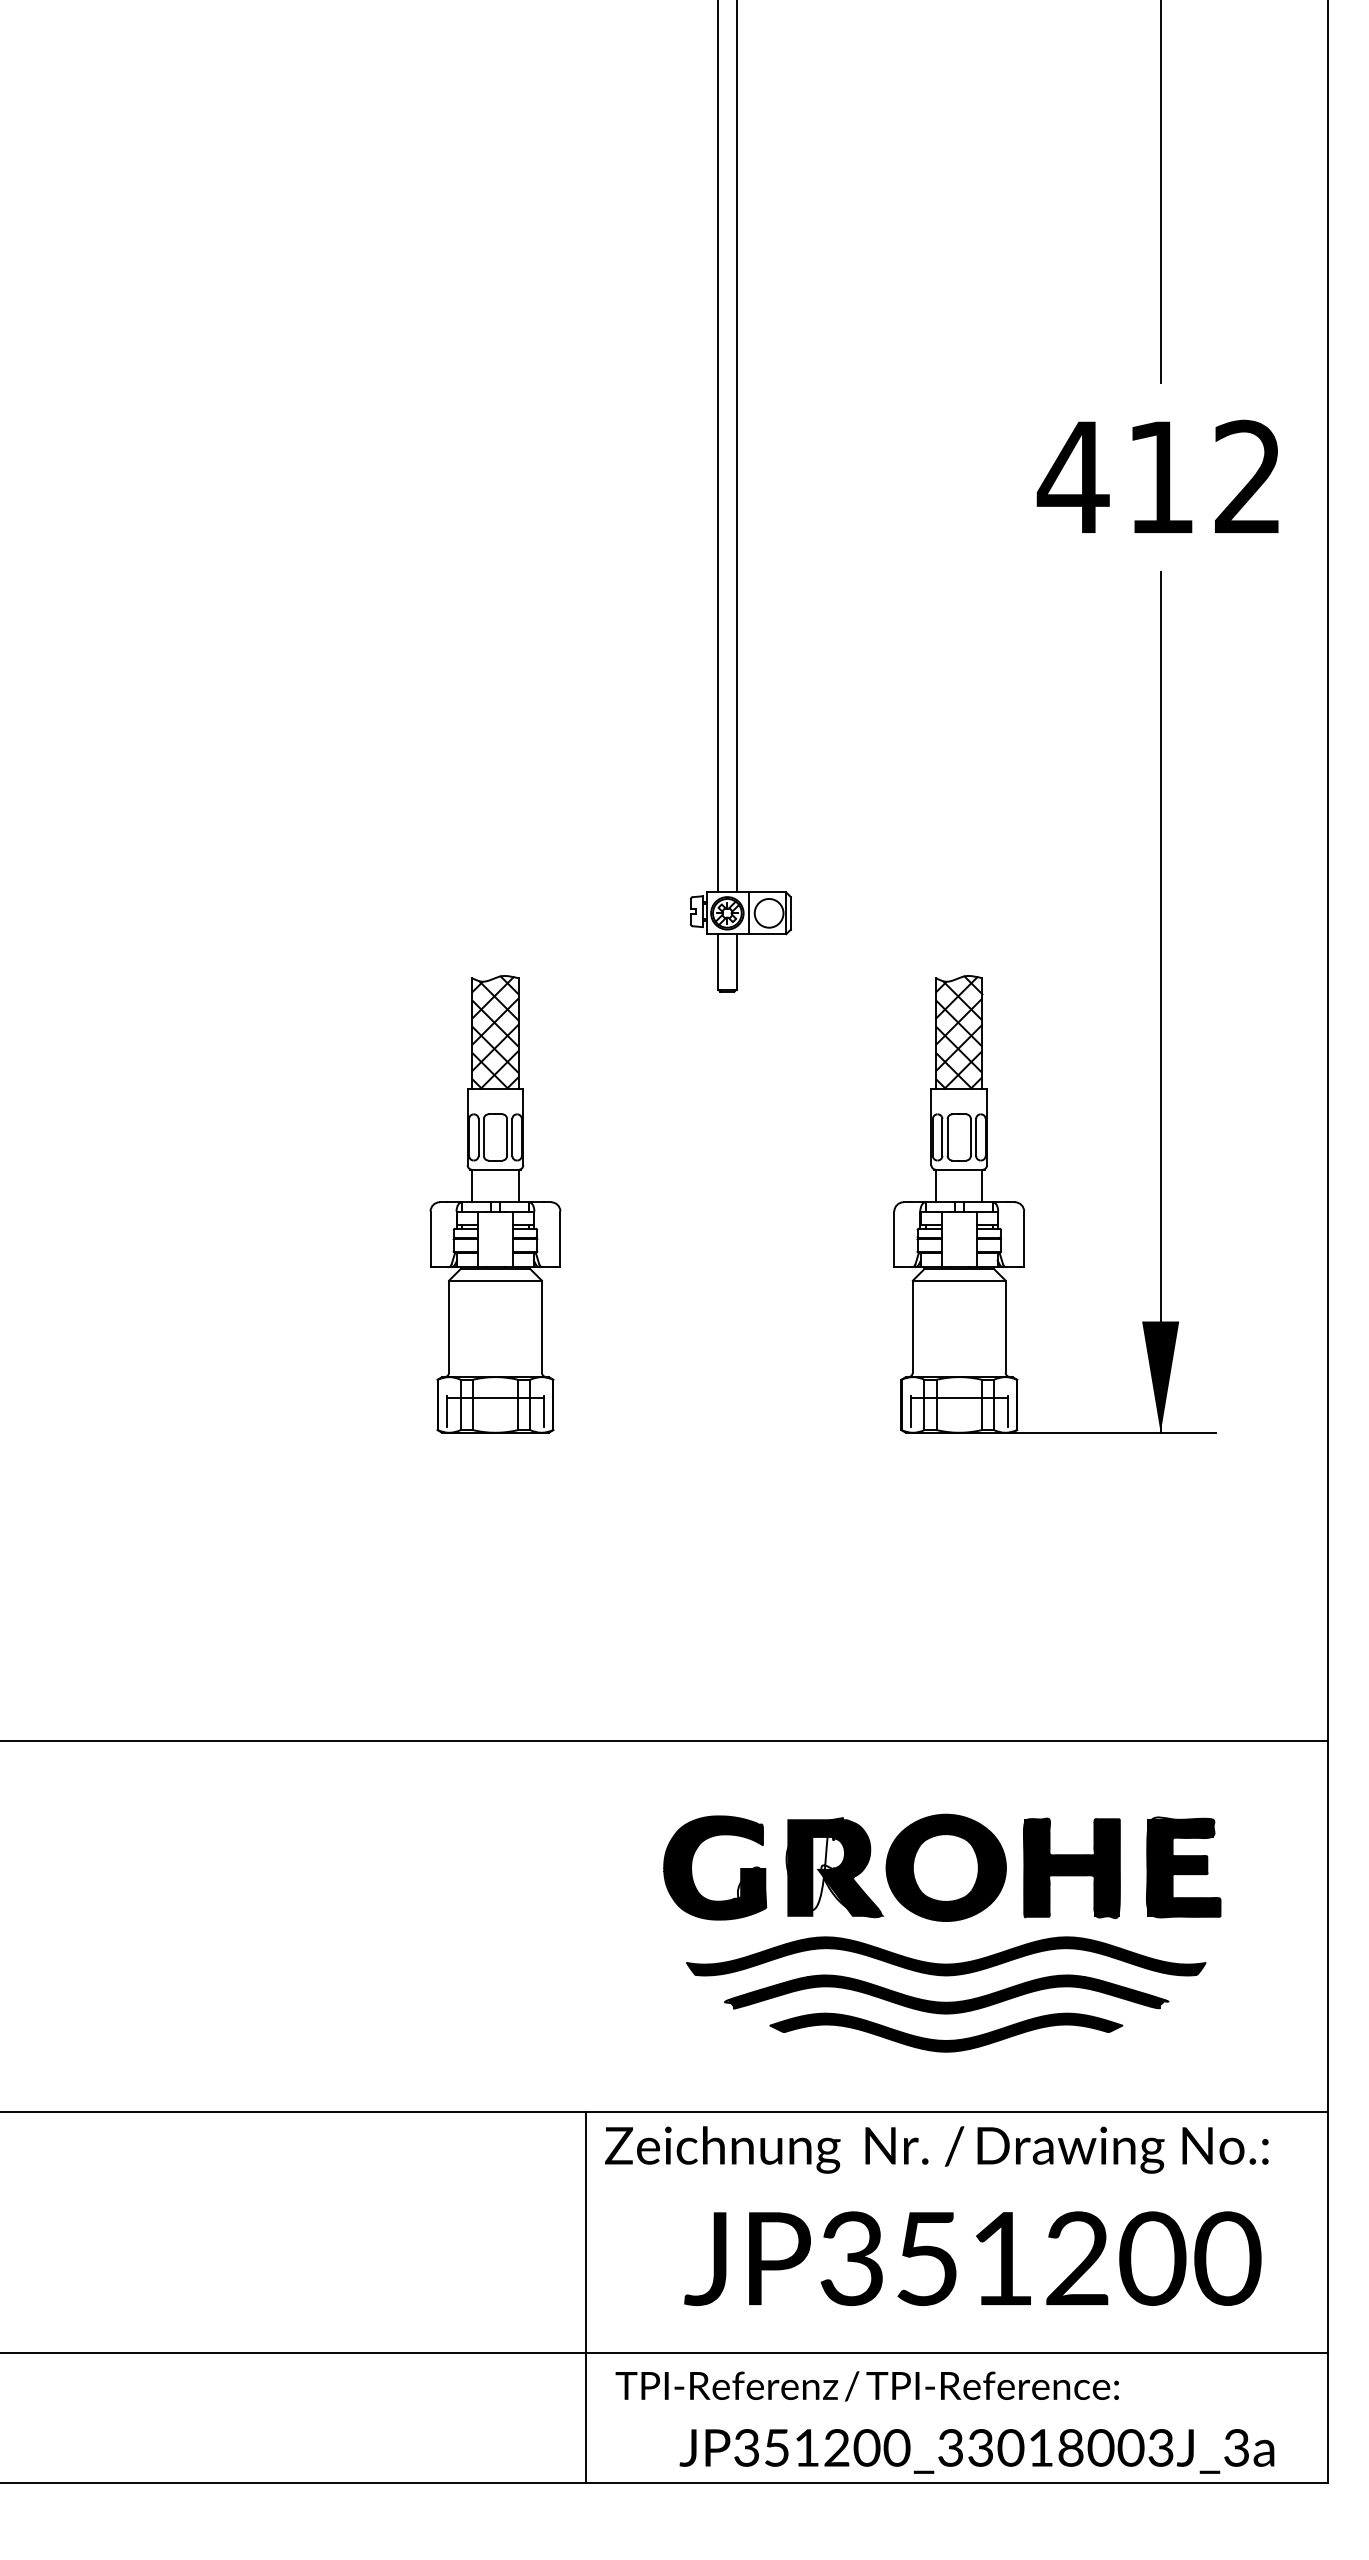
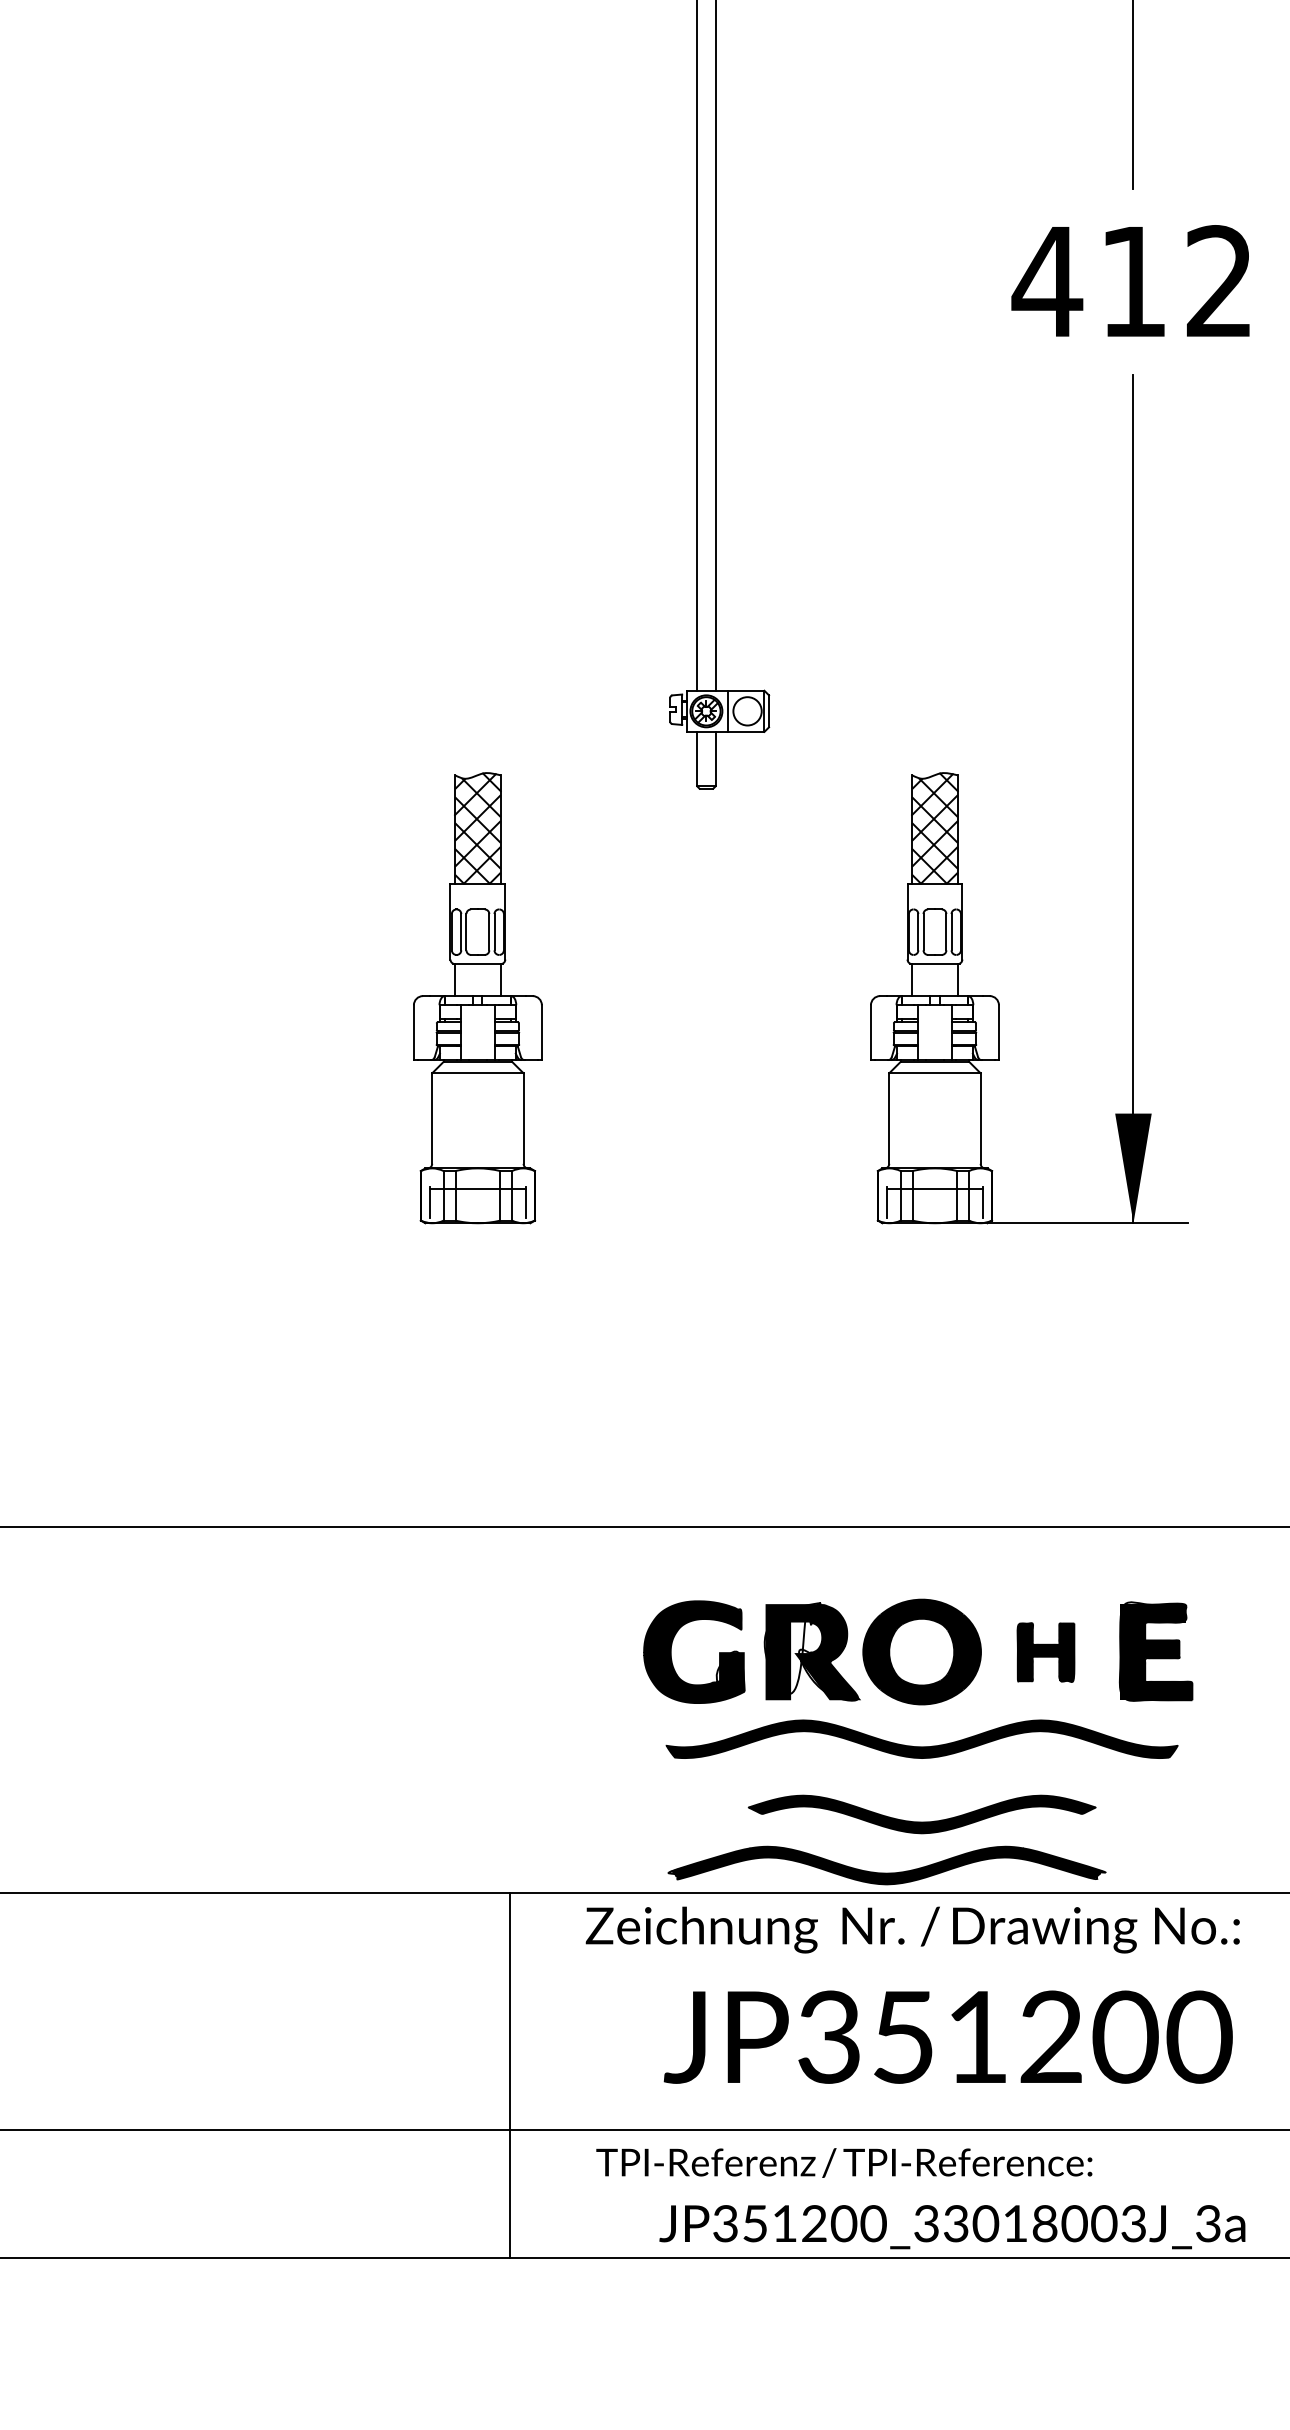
part: (1071, 1868) -> (1045, 1652), size x0.6
part: (946, 2001) -> (886, 1872), moved
line: (585, 2297) -> (509, 2075), moved

